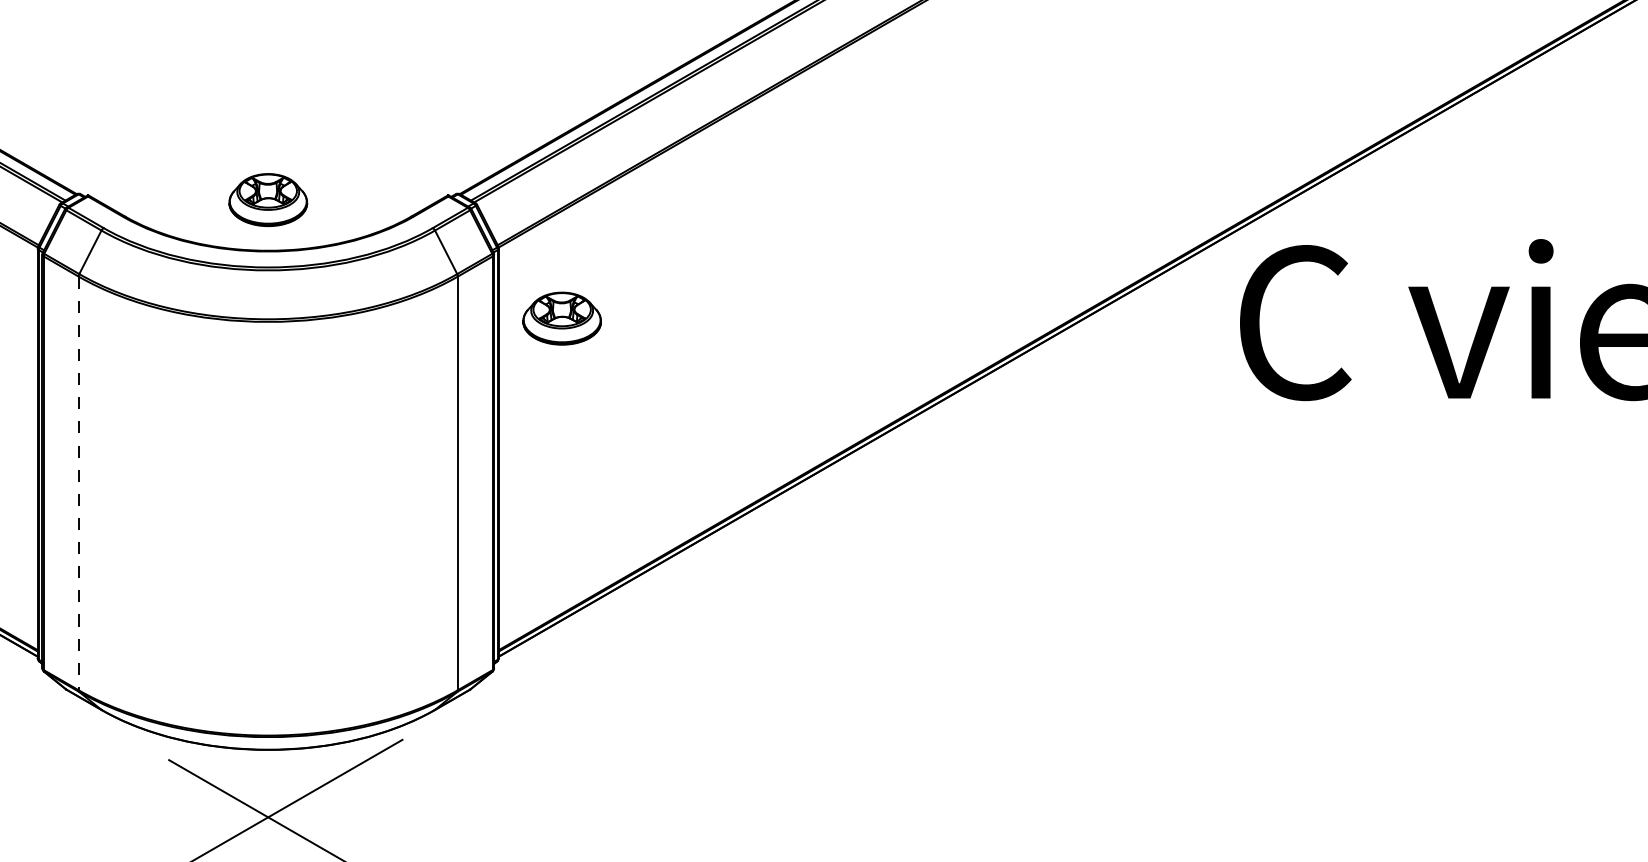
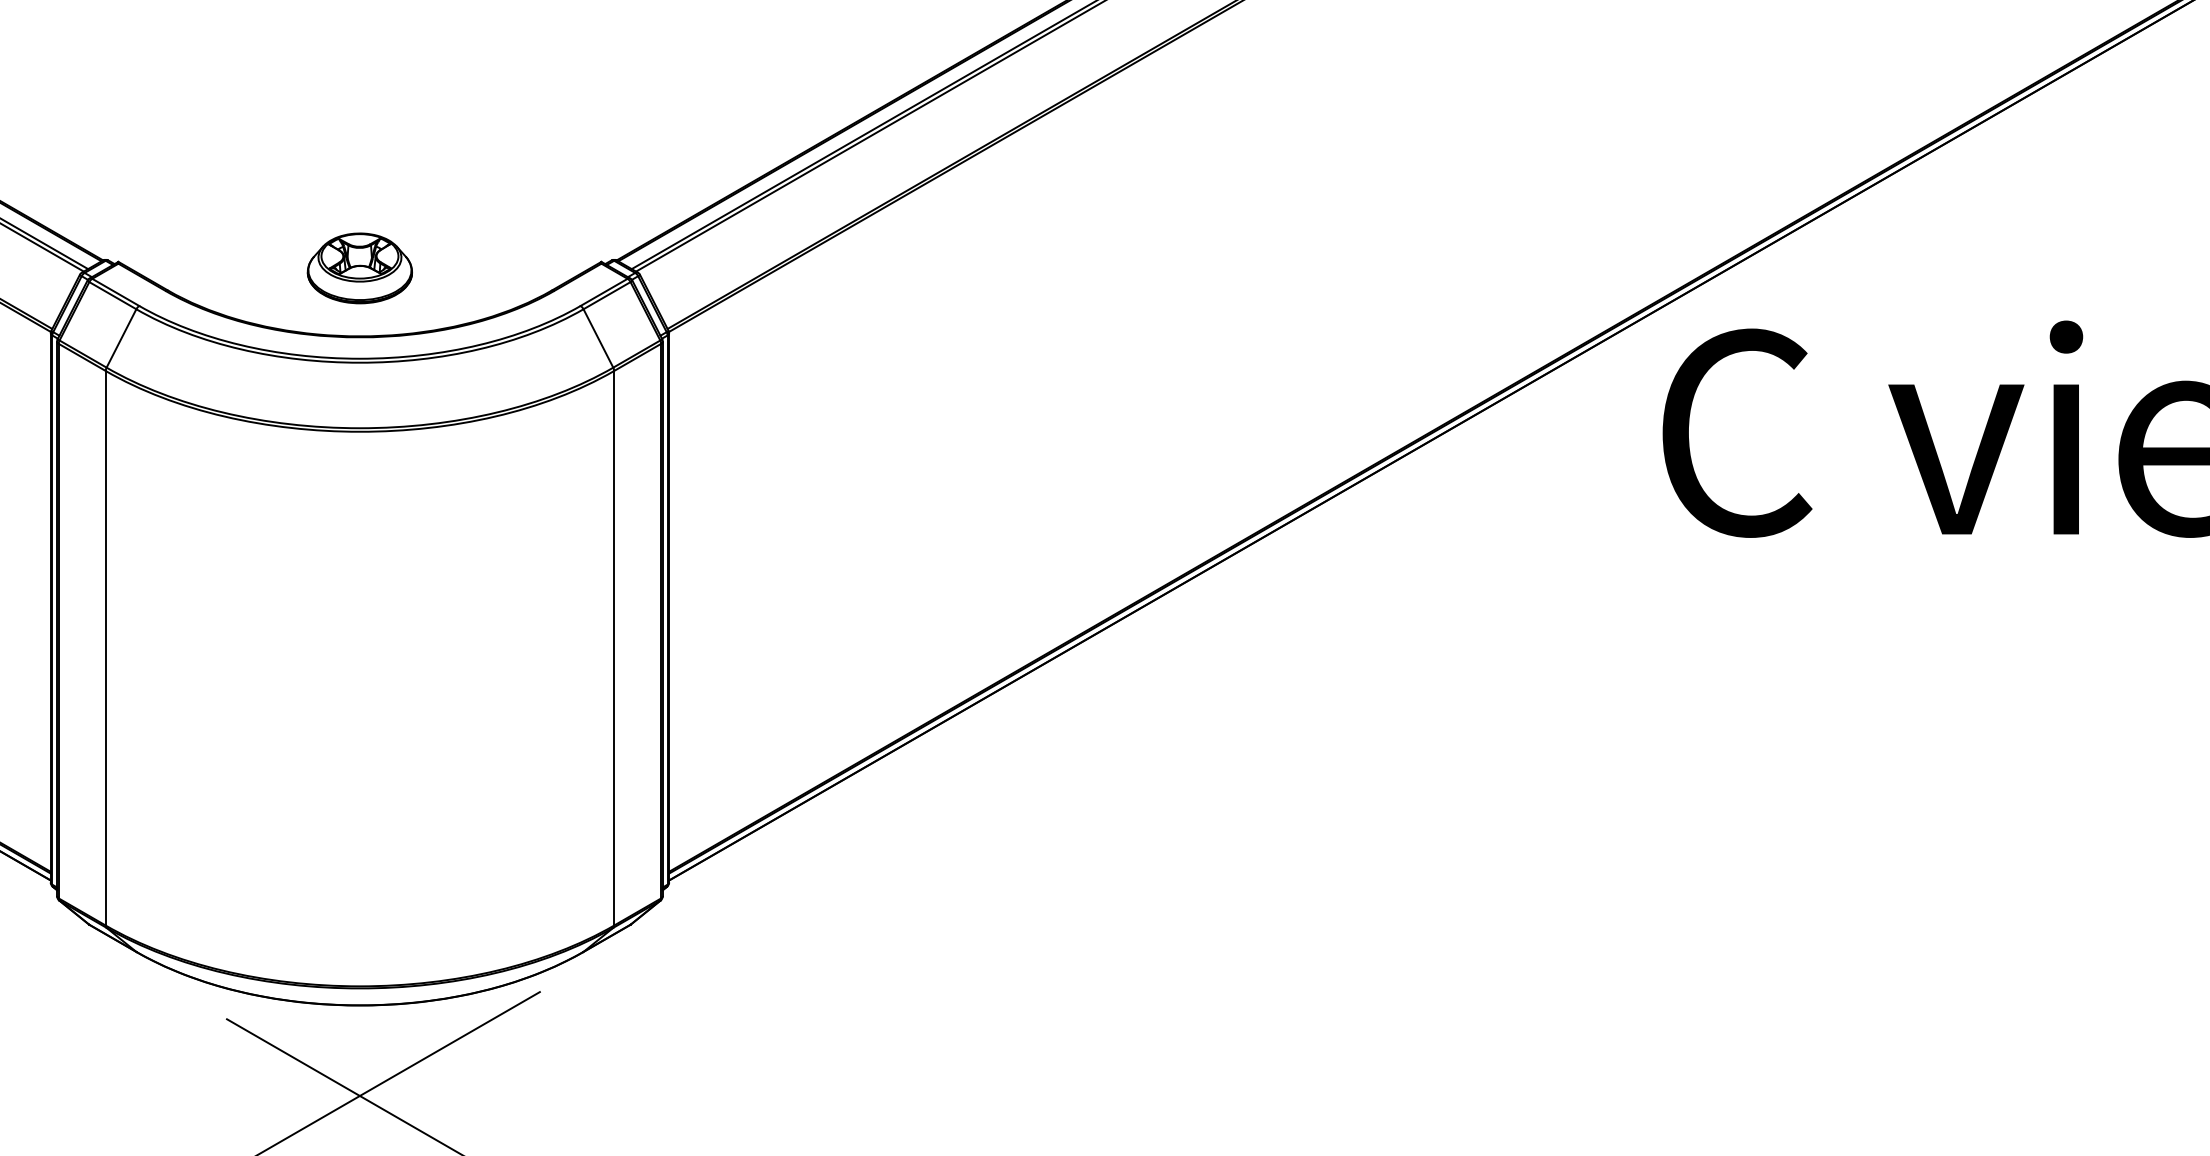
part: (561, 318) -> (753, 427), removed
line: (78, 483) -> (105, 648), dashed -> solid

